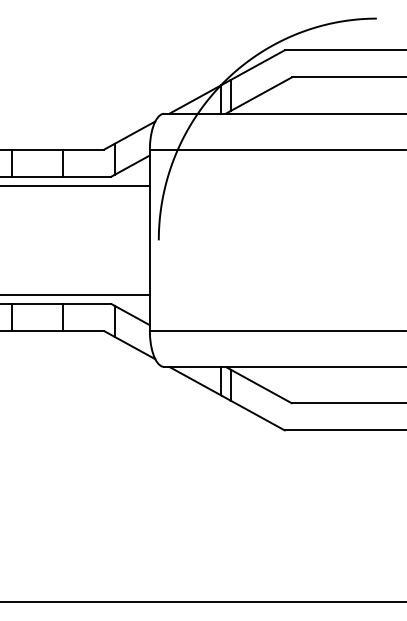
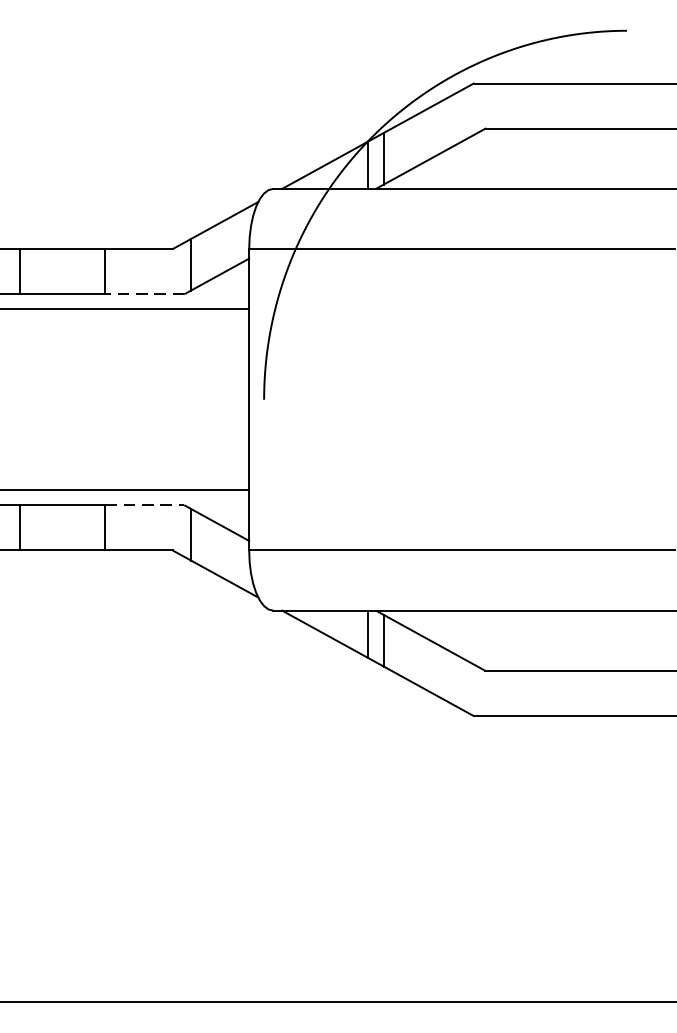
line: (87, 177) -> (145, 295), solid -> dashed
line: (87, 303) -> (145, 504), solid -> dashed

